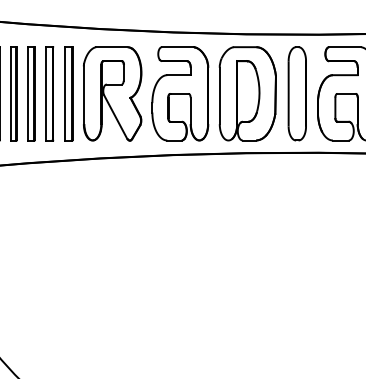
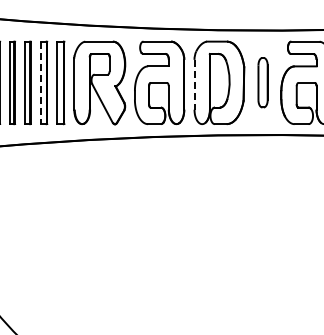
part: (296, 93) -> (262, 82), size x0.6
line: (45, 94) -> (40, 83), solid -> dashed
line: (219, 95) -> (194, 84), solid -> dashed

